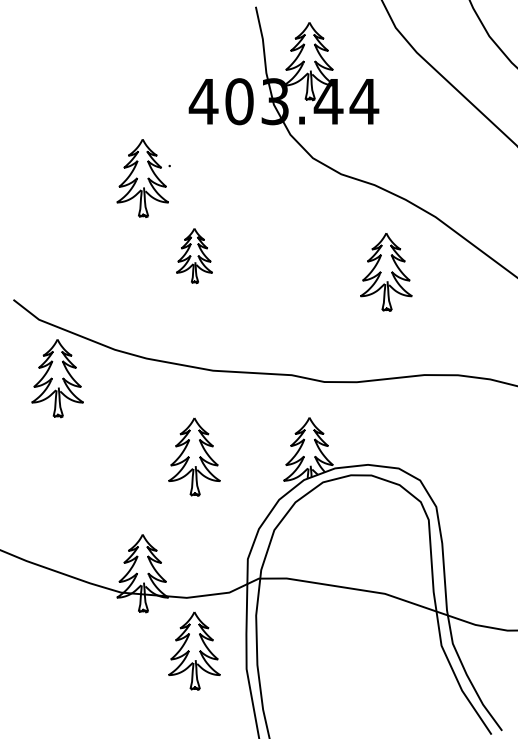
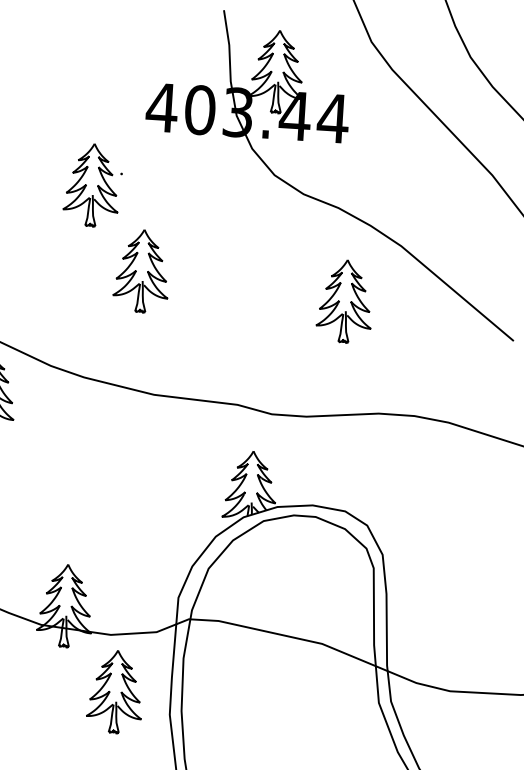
part: (194, 255) -> (142, 270), size x1.43
part: (194, 456) -> (128, 484), removed

